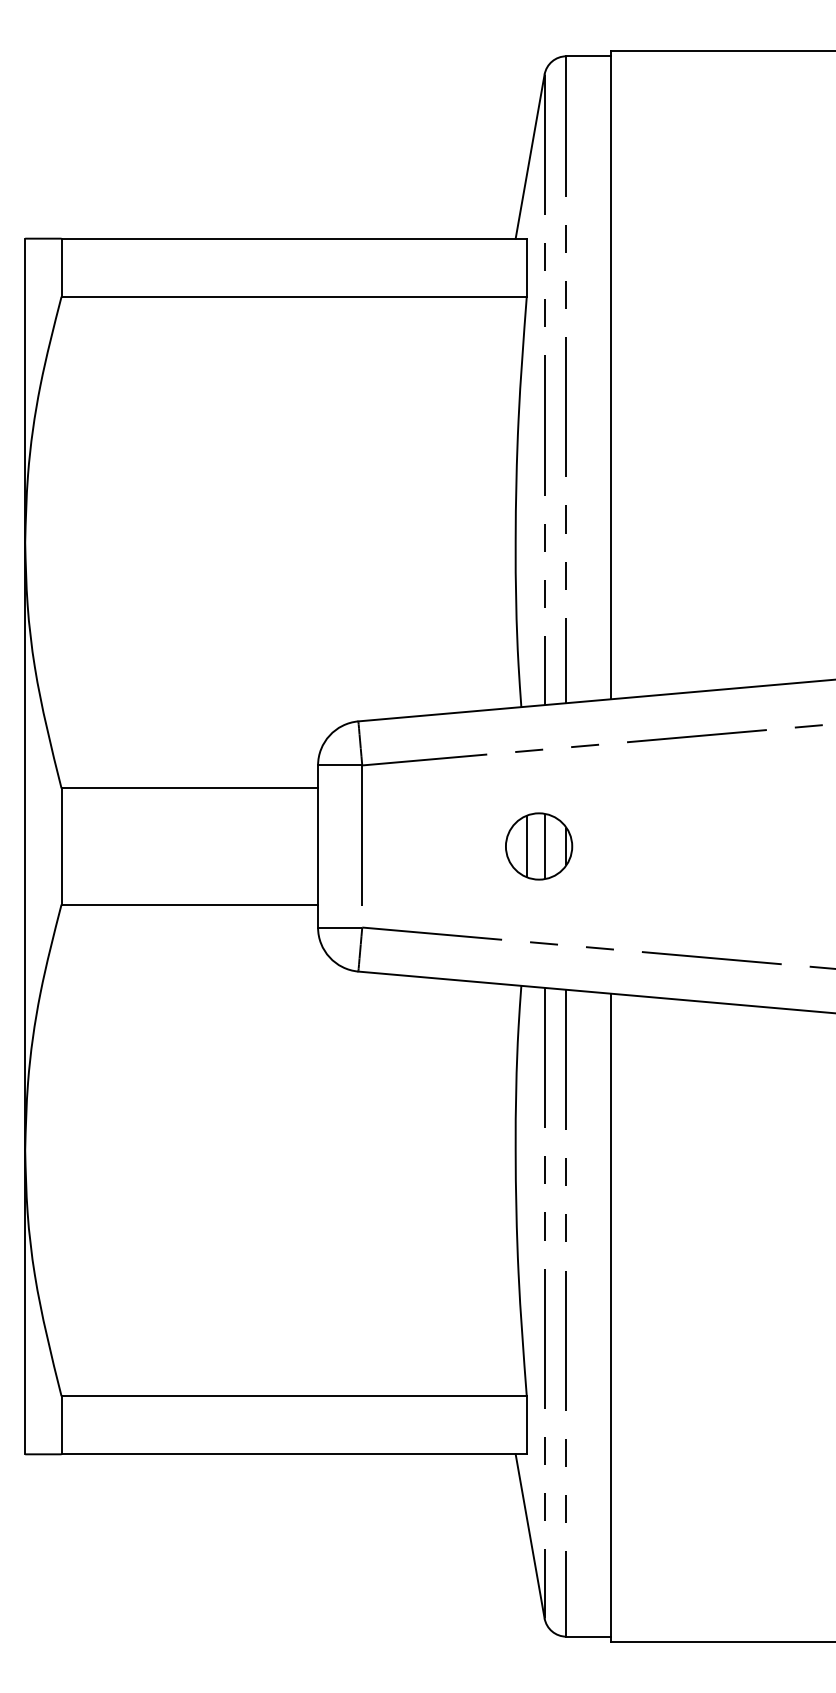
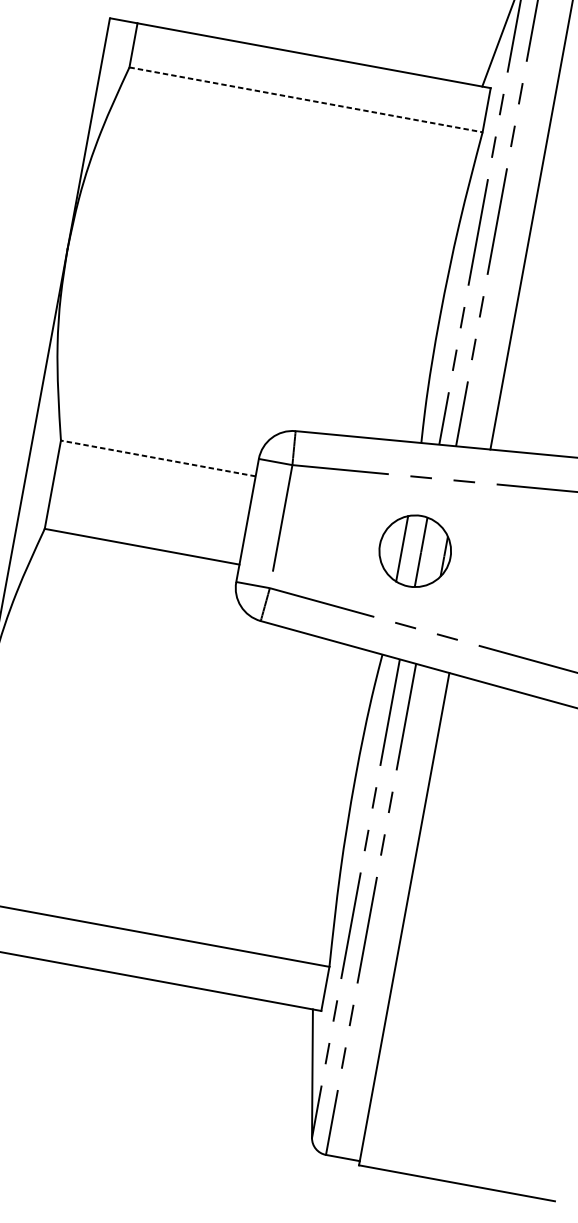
line: (294, 296) -> (306, 99), solid -> dashed
line: (189, 788) -> (158, 458), solid -> dashed
part: (539, 846) -> (415, 551), size x1.4

